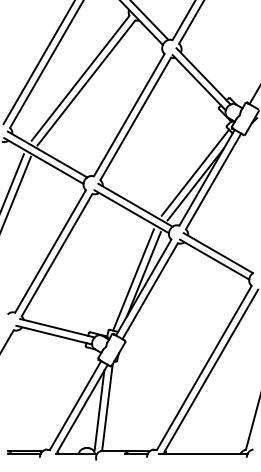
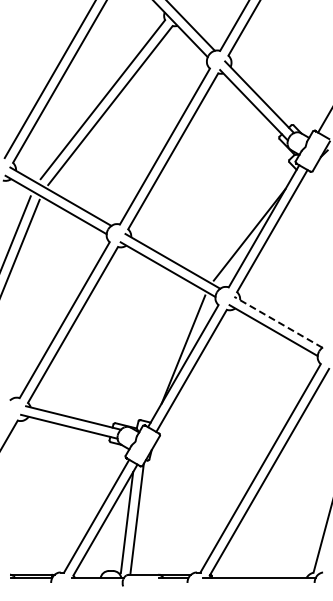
line: (195, 172) -> (249, 219), removed
line: (218, 253) -> (278, 322), solid -> dashed
line: (133, 279) -> (170, 356), removed

